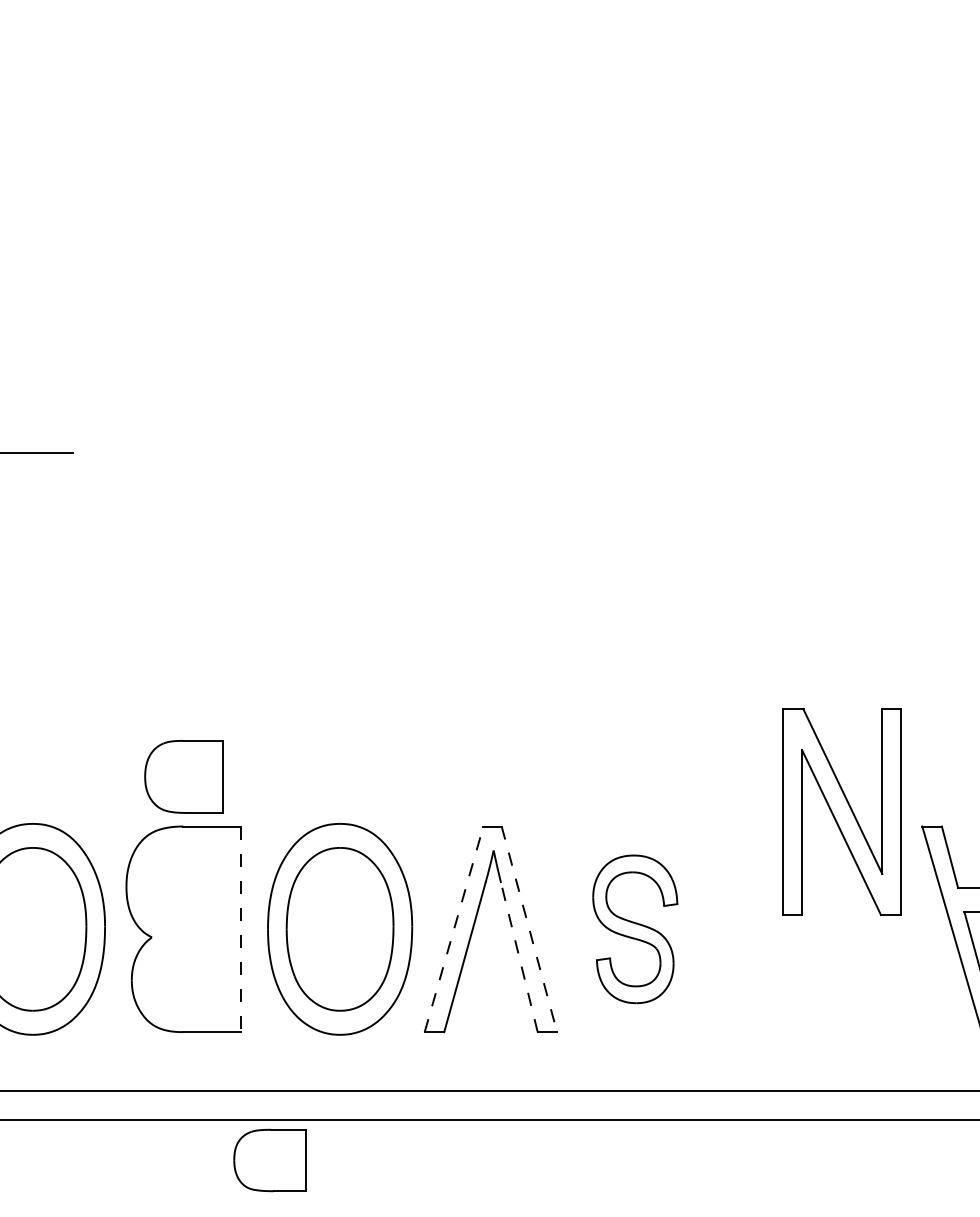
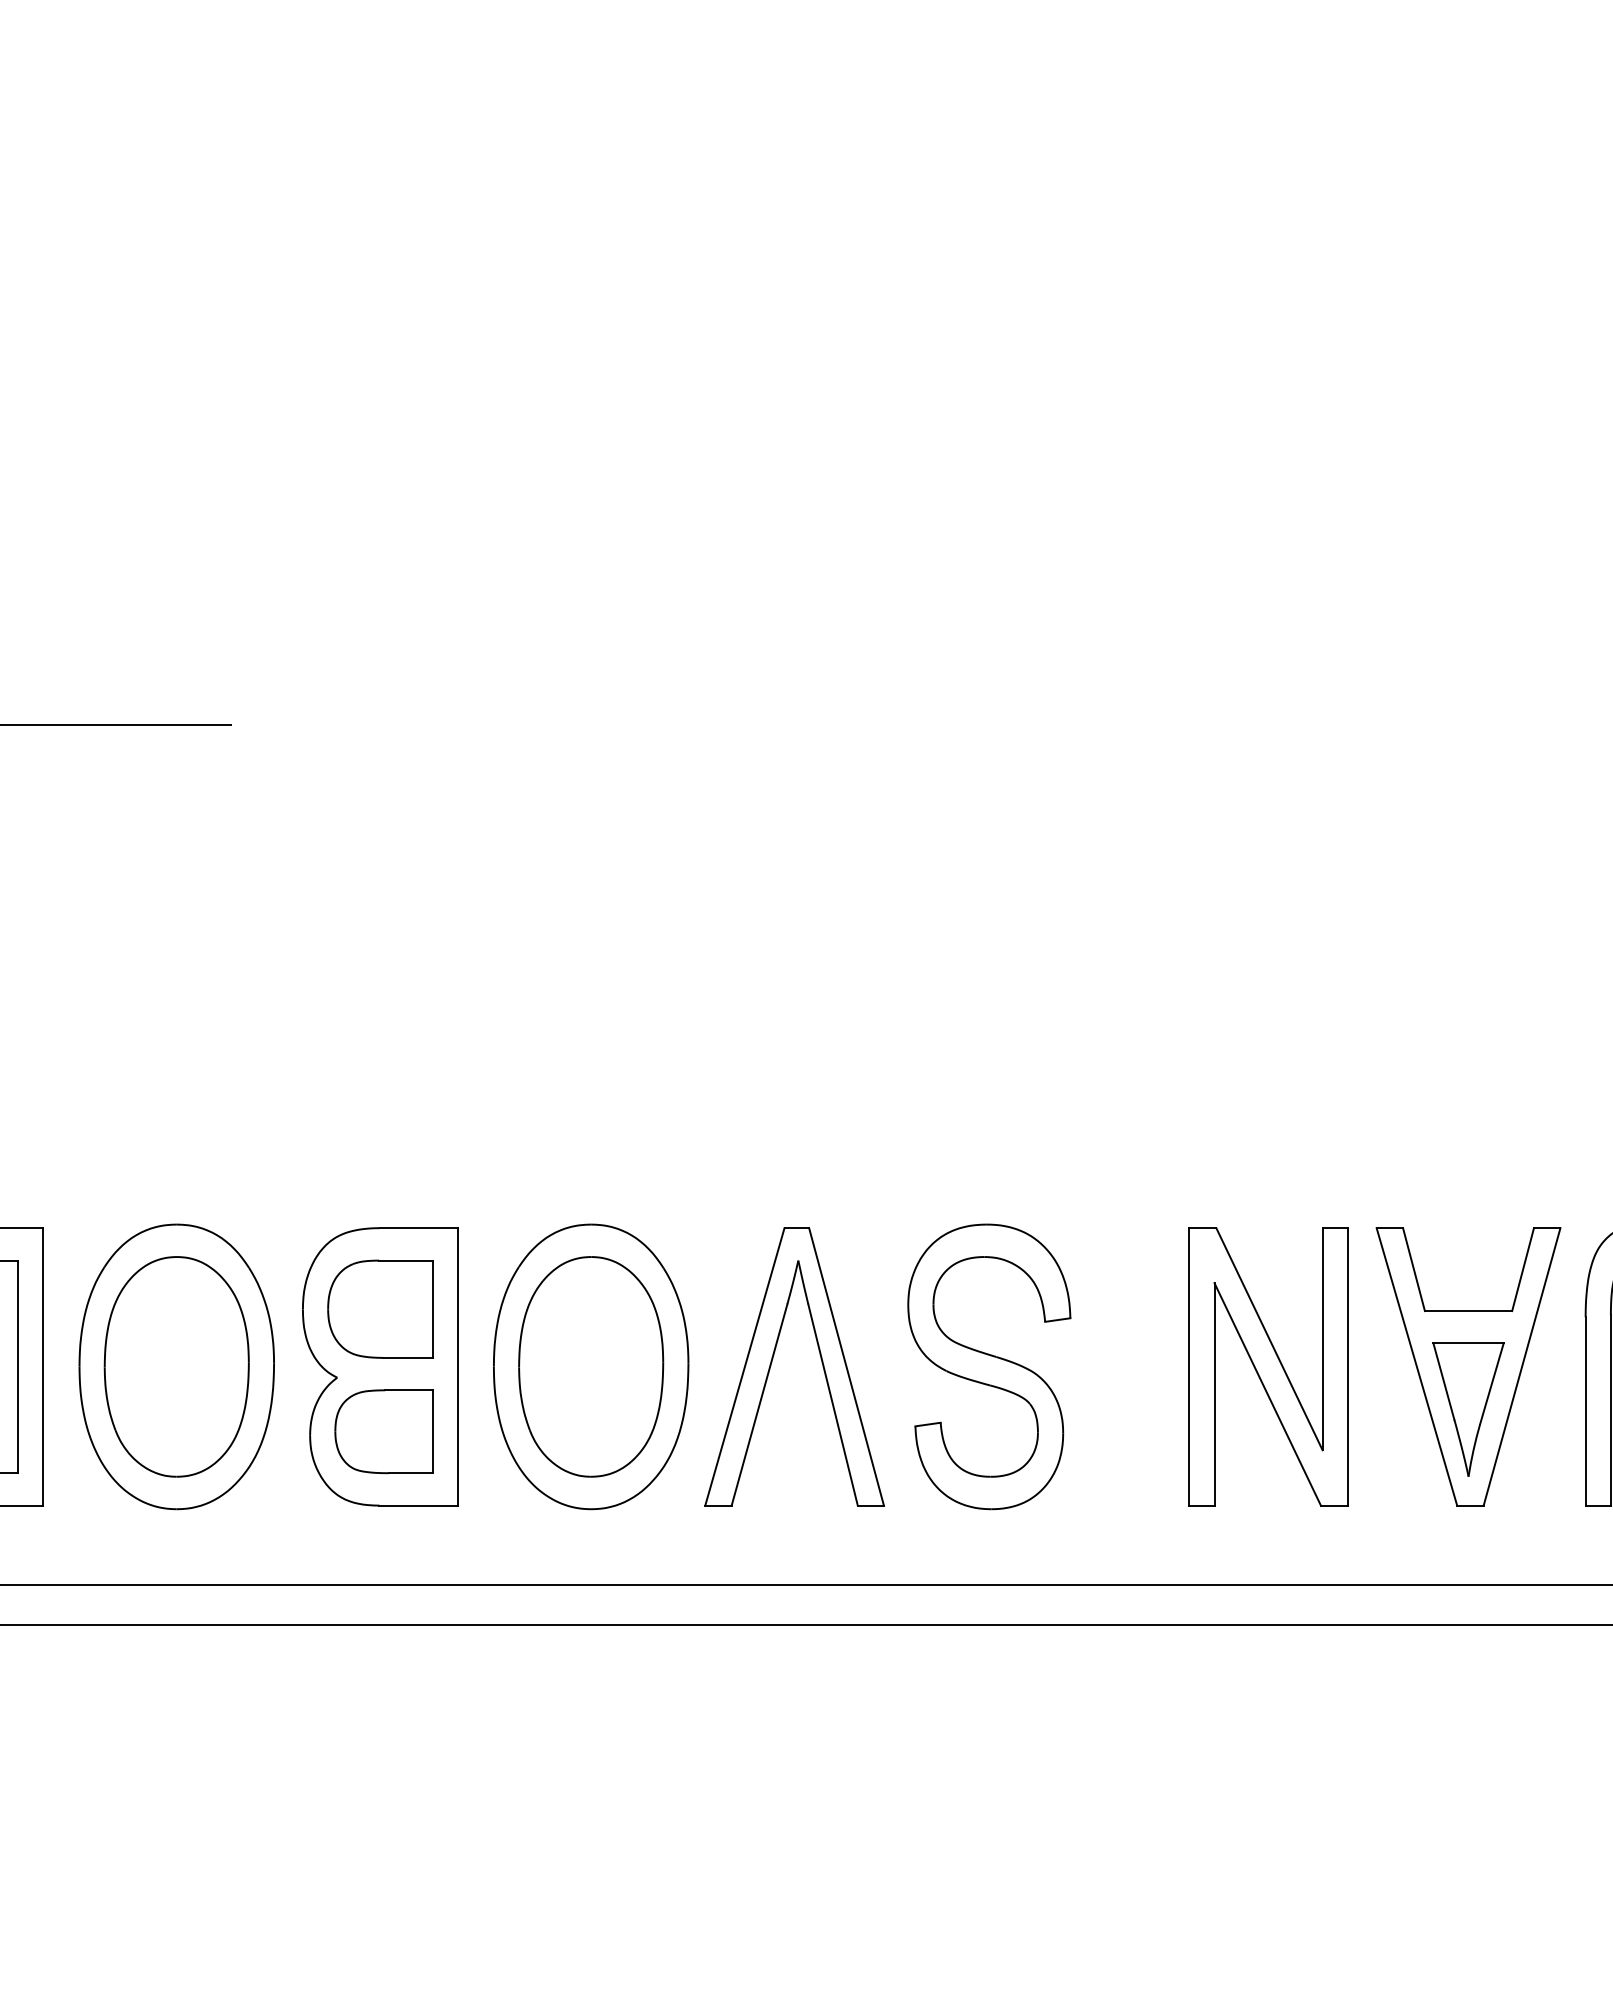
part: (183, 776) -> (380, 1308), moved
part: (842, 811) -> (1268, 1366), moved
line: (241, 929) -> (457, 1366), dashed -> solid
line: (454, 929) -> (745, 1366), dashed -> solid
line: (529, 929) -> (846, 1366), dashed -> solid
part: (635, 929) -> (989, 1366), size x1.43
line: (519, 957) -> (833, 1404), dashed -> solid
part: (269, 1160) -> (383, 1431), moved

